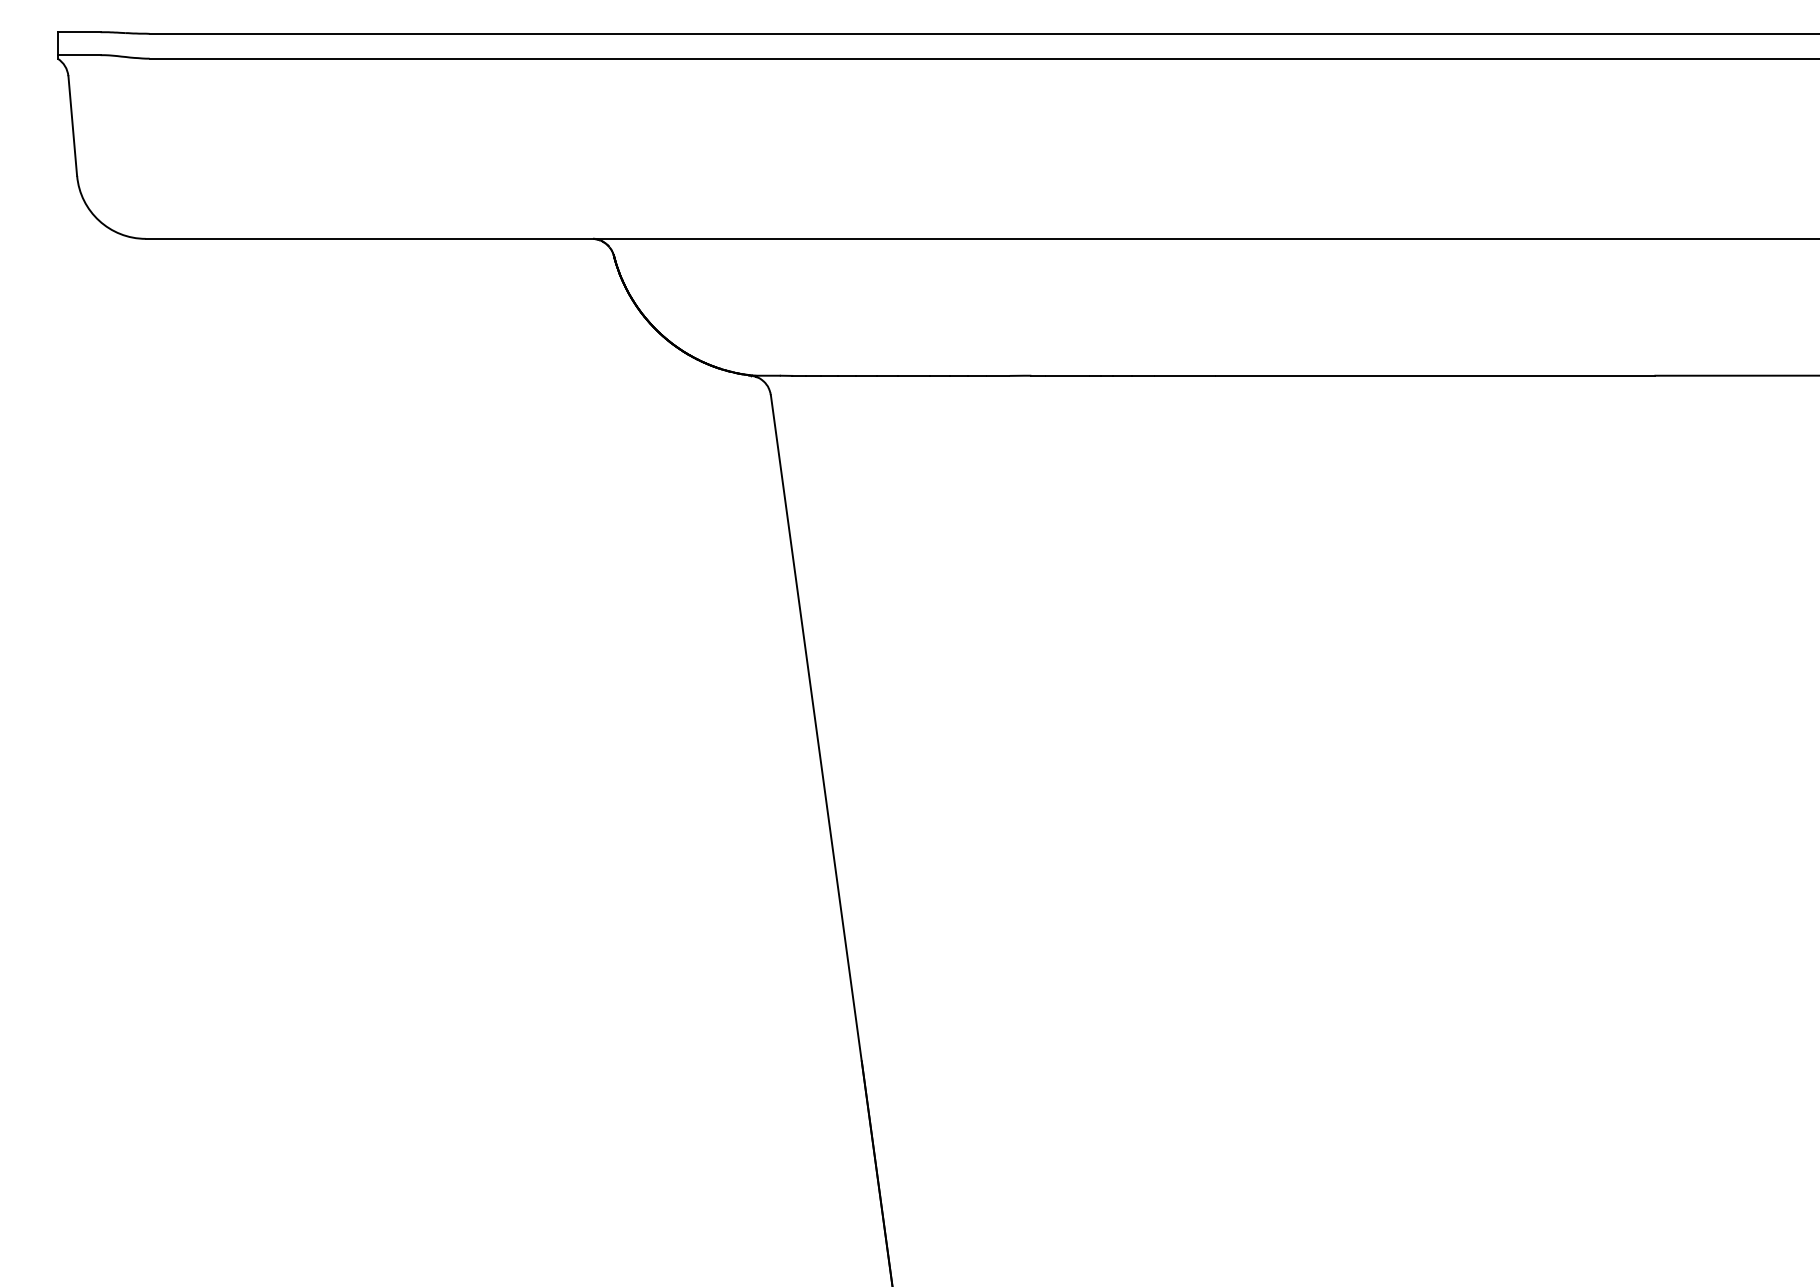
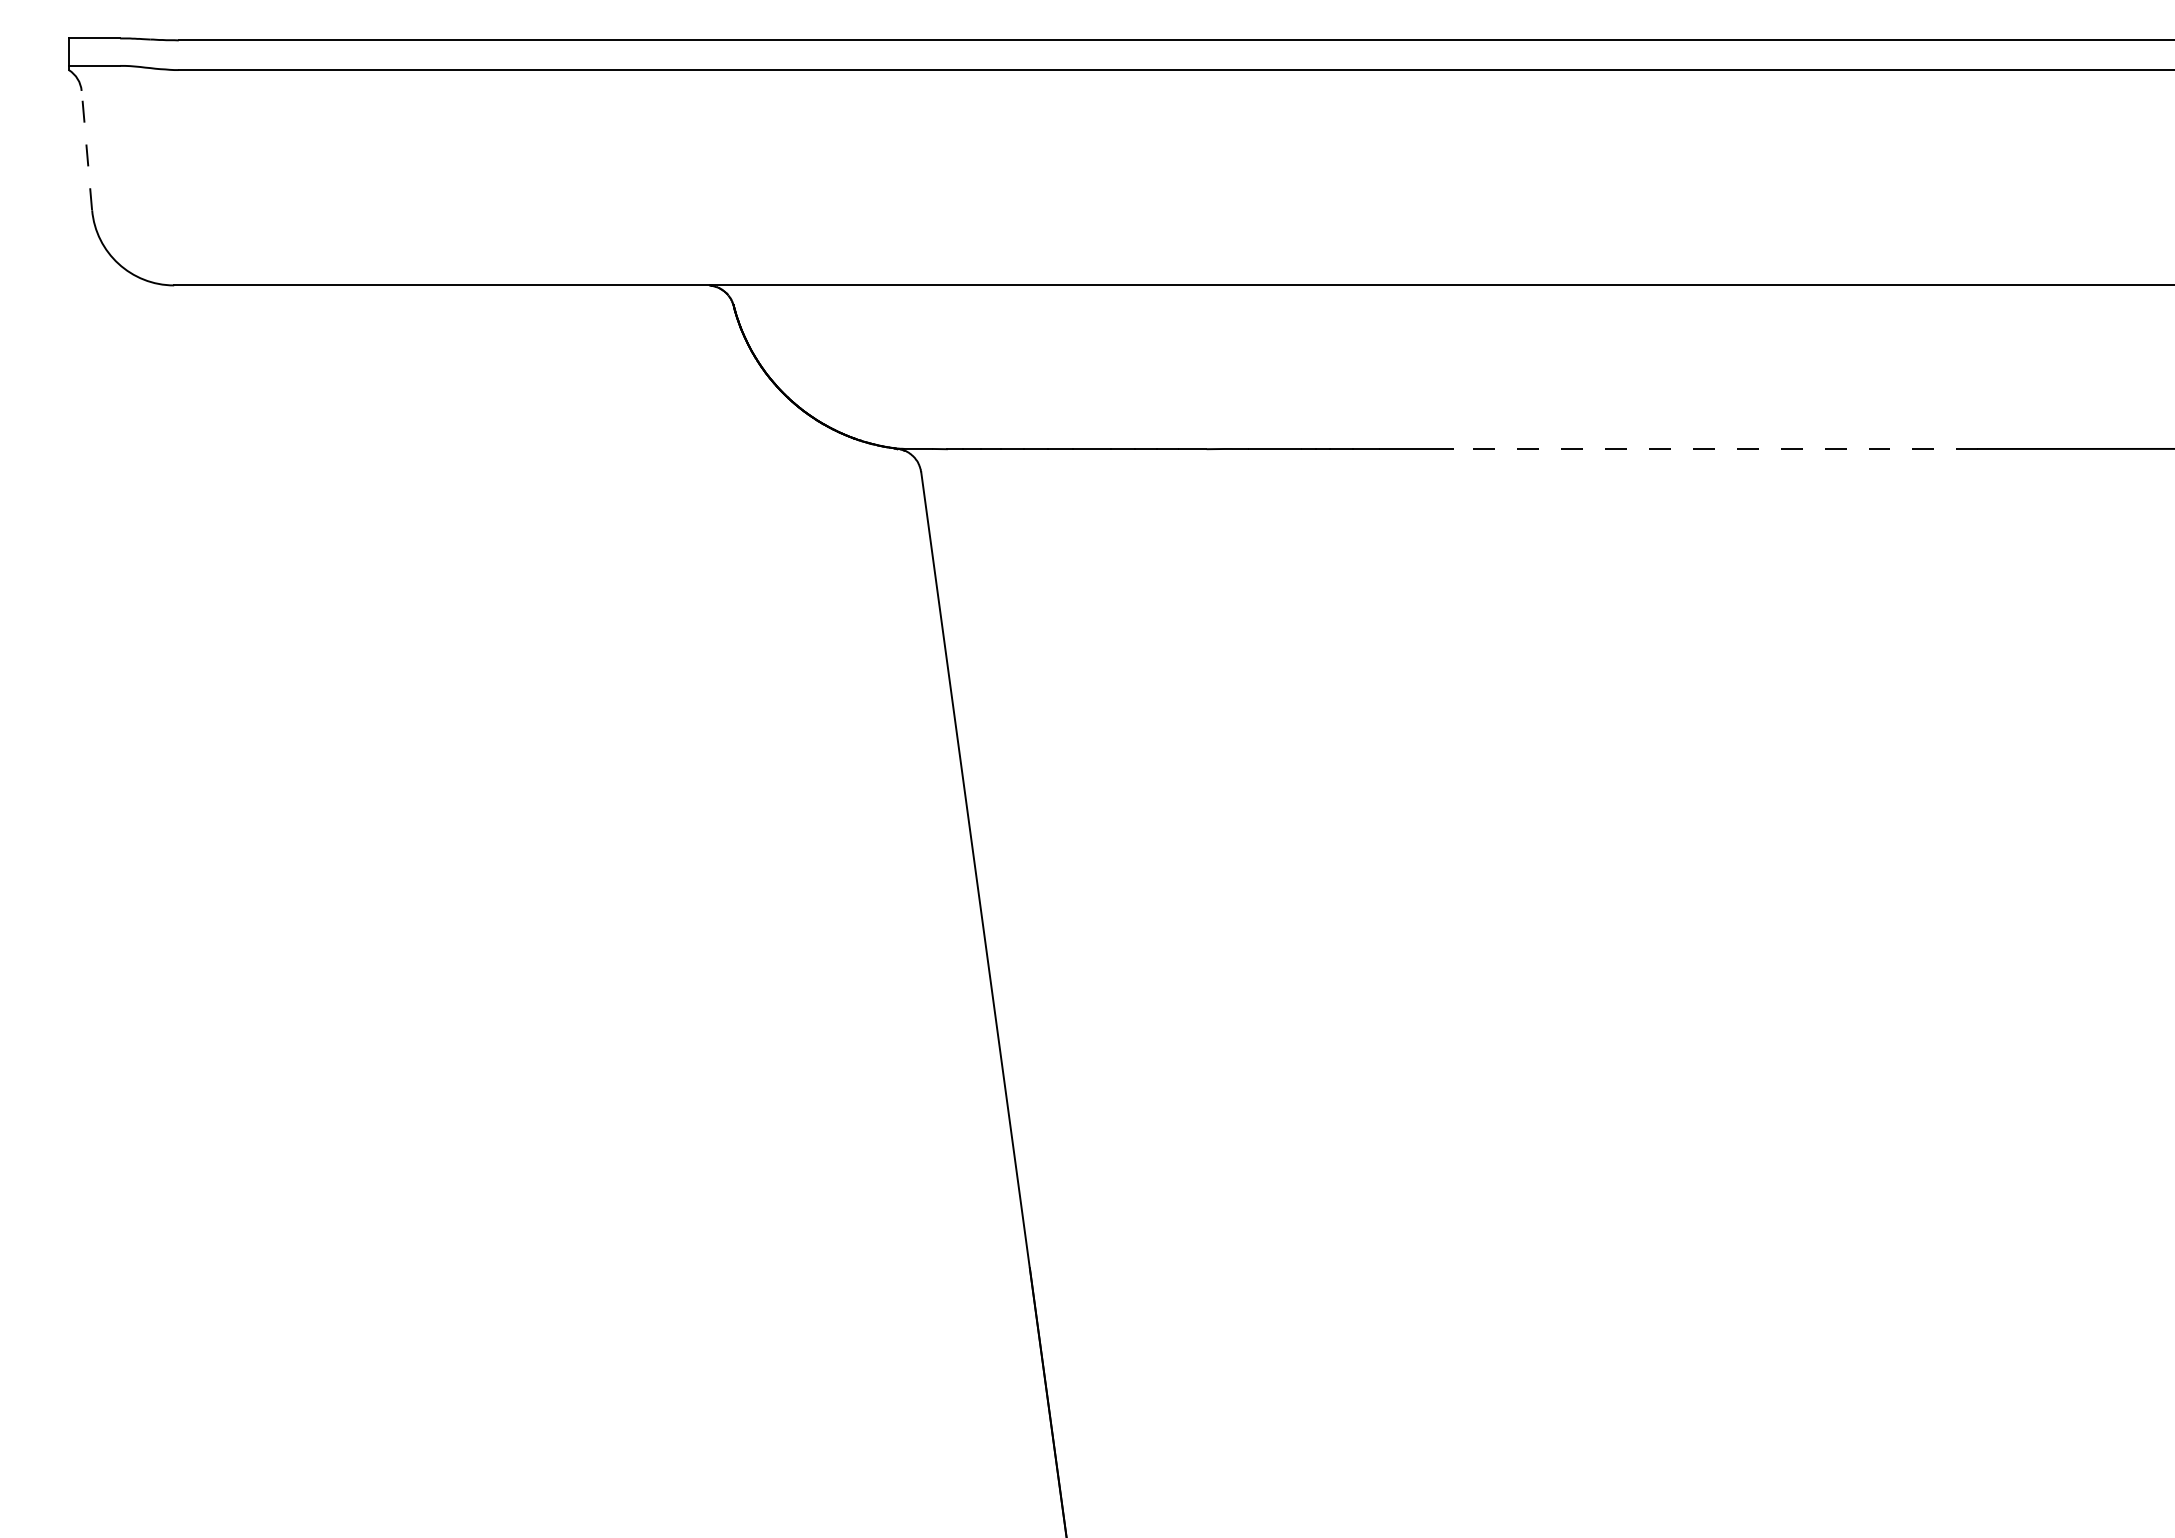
line: (72, 125) -> (86, 149), solid -> dashed
line: (1435, 375) -> (1715, 448), solid -> dashed

